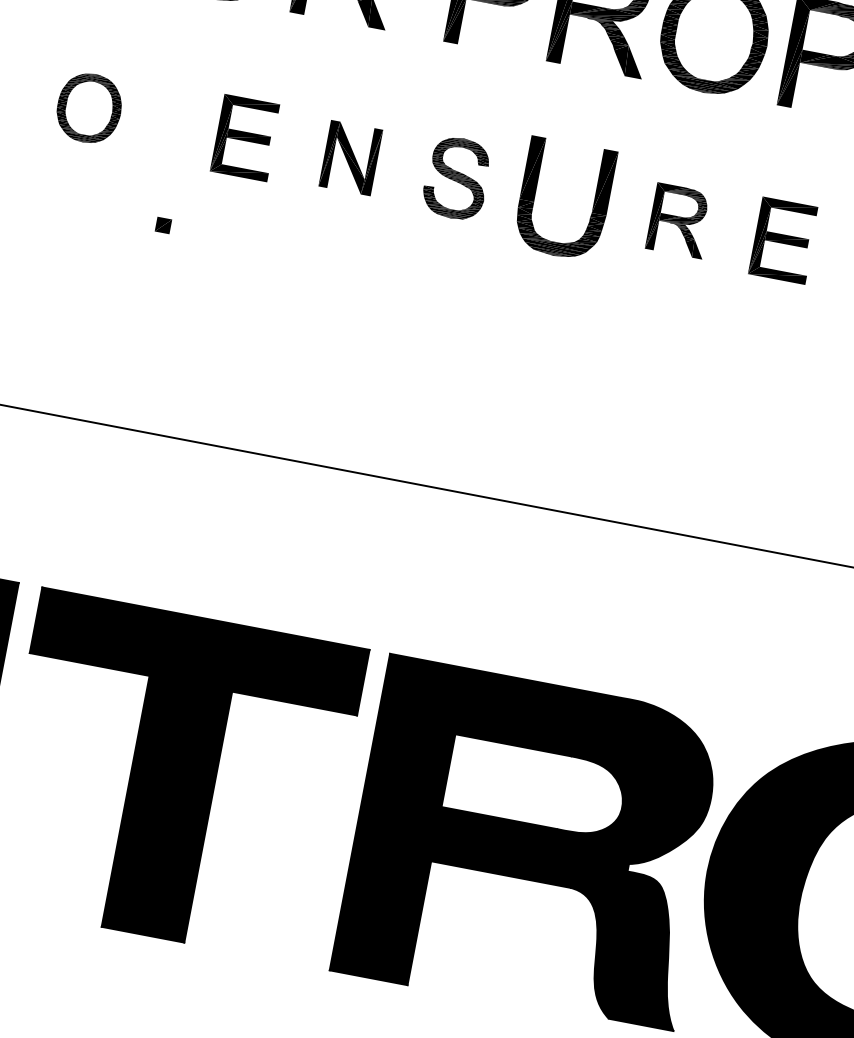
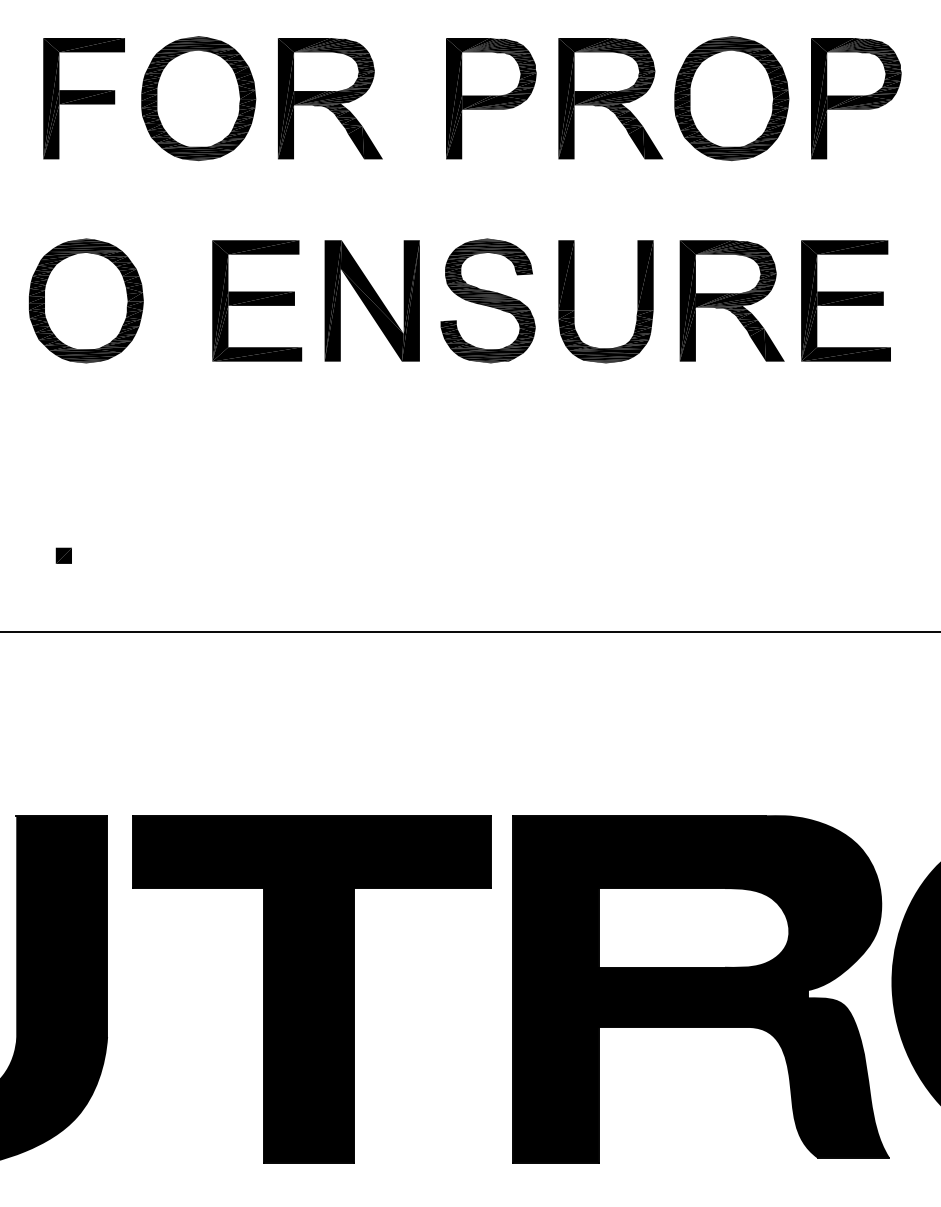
part: (88, 107) -> (85, 300), size x1.67
part: (246, 137) -> (257, 300), size x1.43
part: (350, 157) -> (371, 300), size x1.67
part: (456, 177) -> (487, 300), size x1.43
part: (679, 220) -> (731, 300), size x1.67
part: (163, 225) -> (63, 555), moved
part: (783, 240) -> (845, 300), size x1.43

